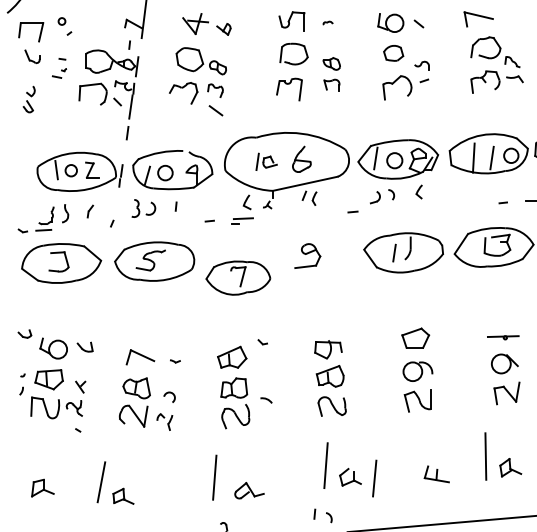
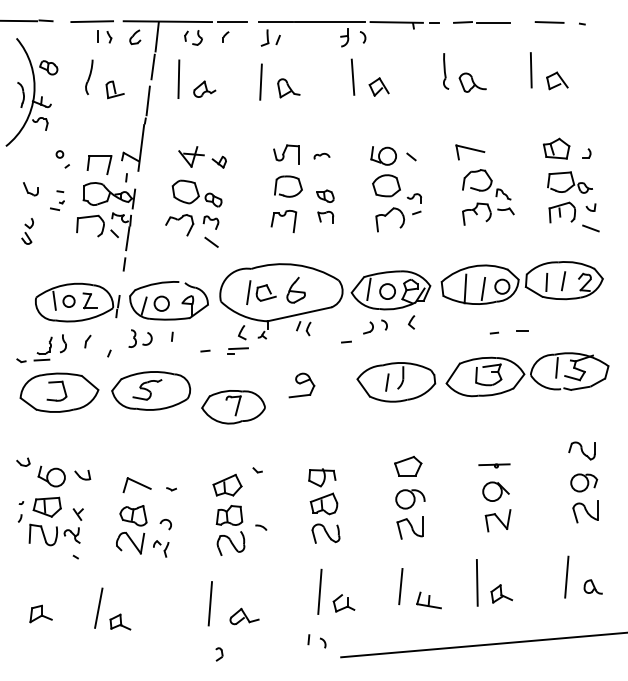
part: (327, 22) -> (321, 155), size x1.67
part: (39, 35) -> (107, 168), moved
part: (393, 52) -> (386, 185), size x1.43
part: (266, 161) -> (261, 292), size x1.43
line: (374, 478) -> (400, 586), moved

